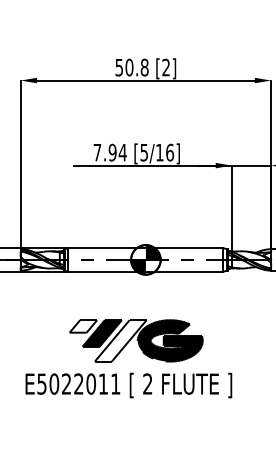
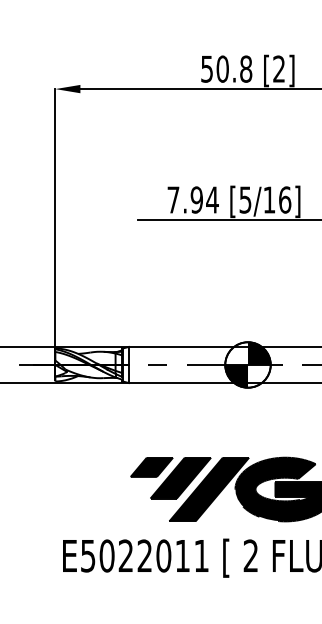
fill: (83, 326) -> (152, 467), added
fill: (120, 340) -> (208, 488), added

